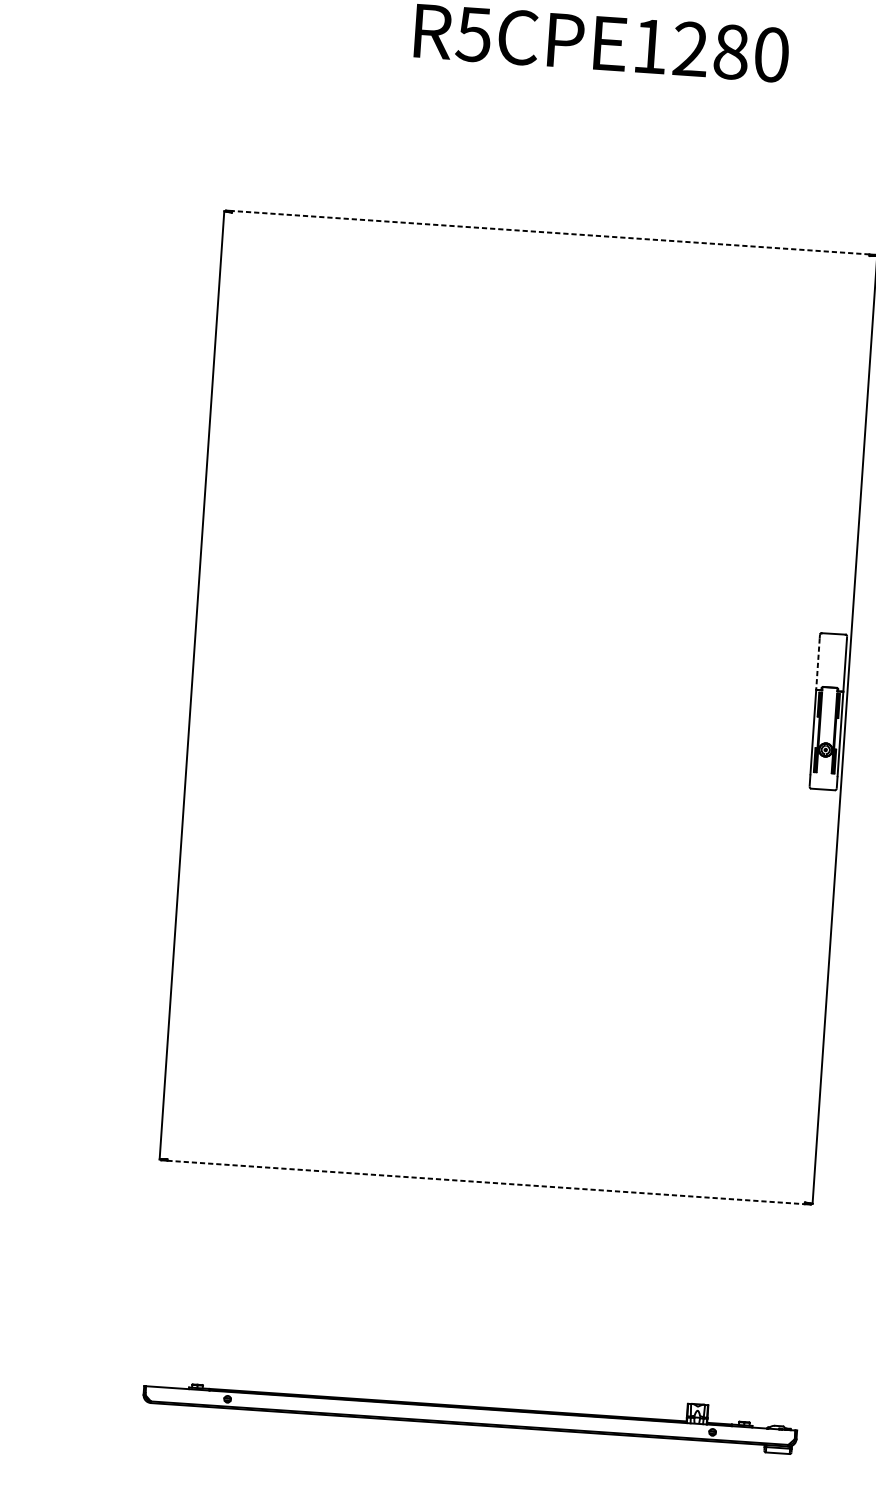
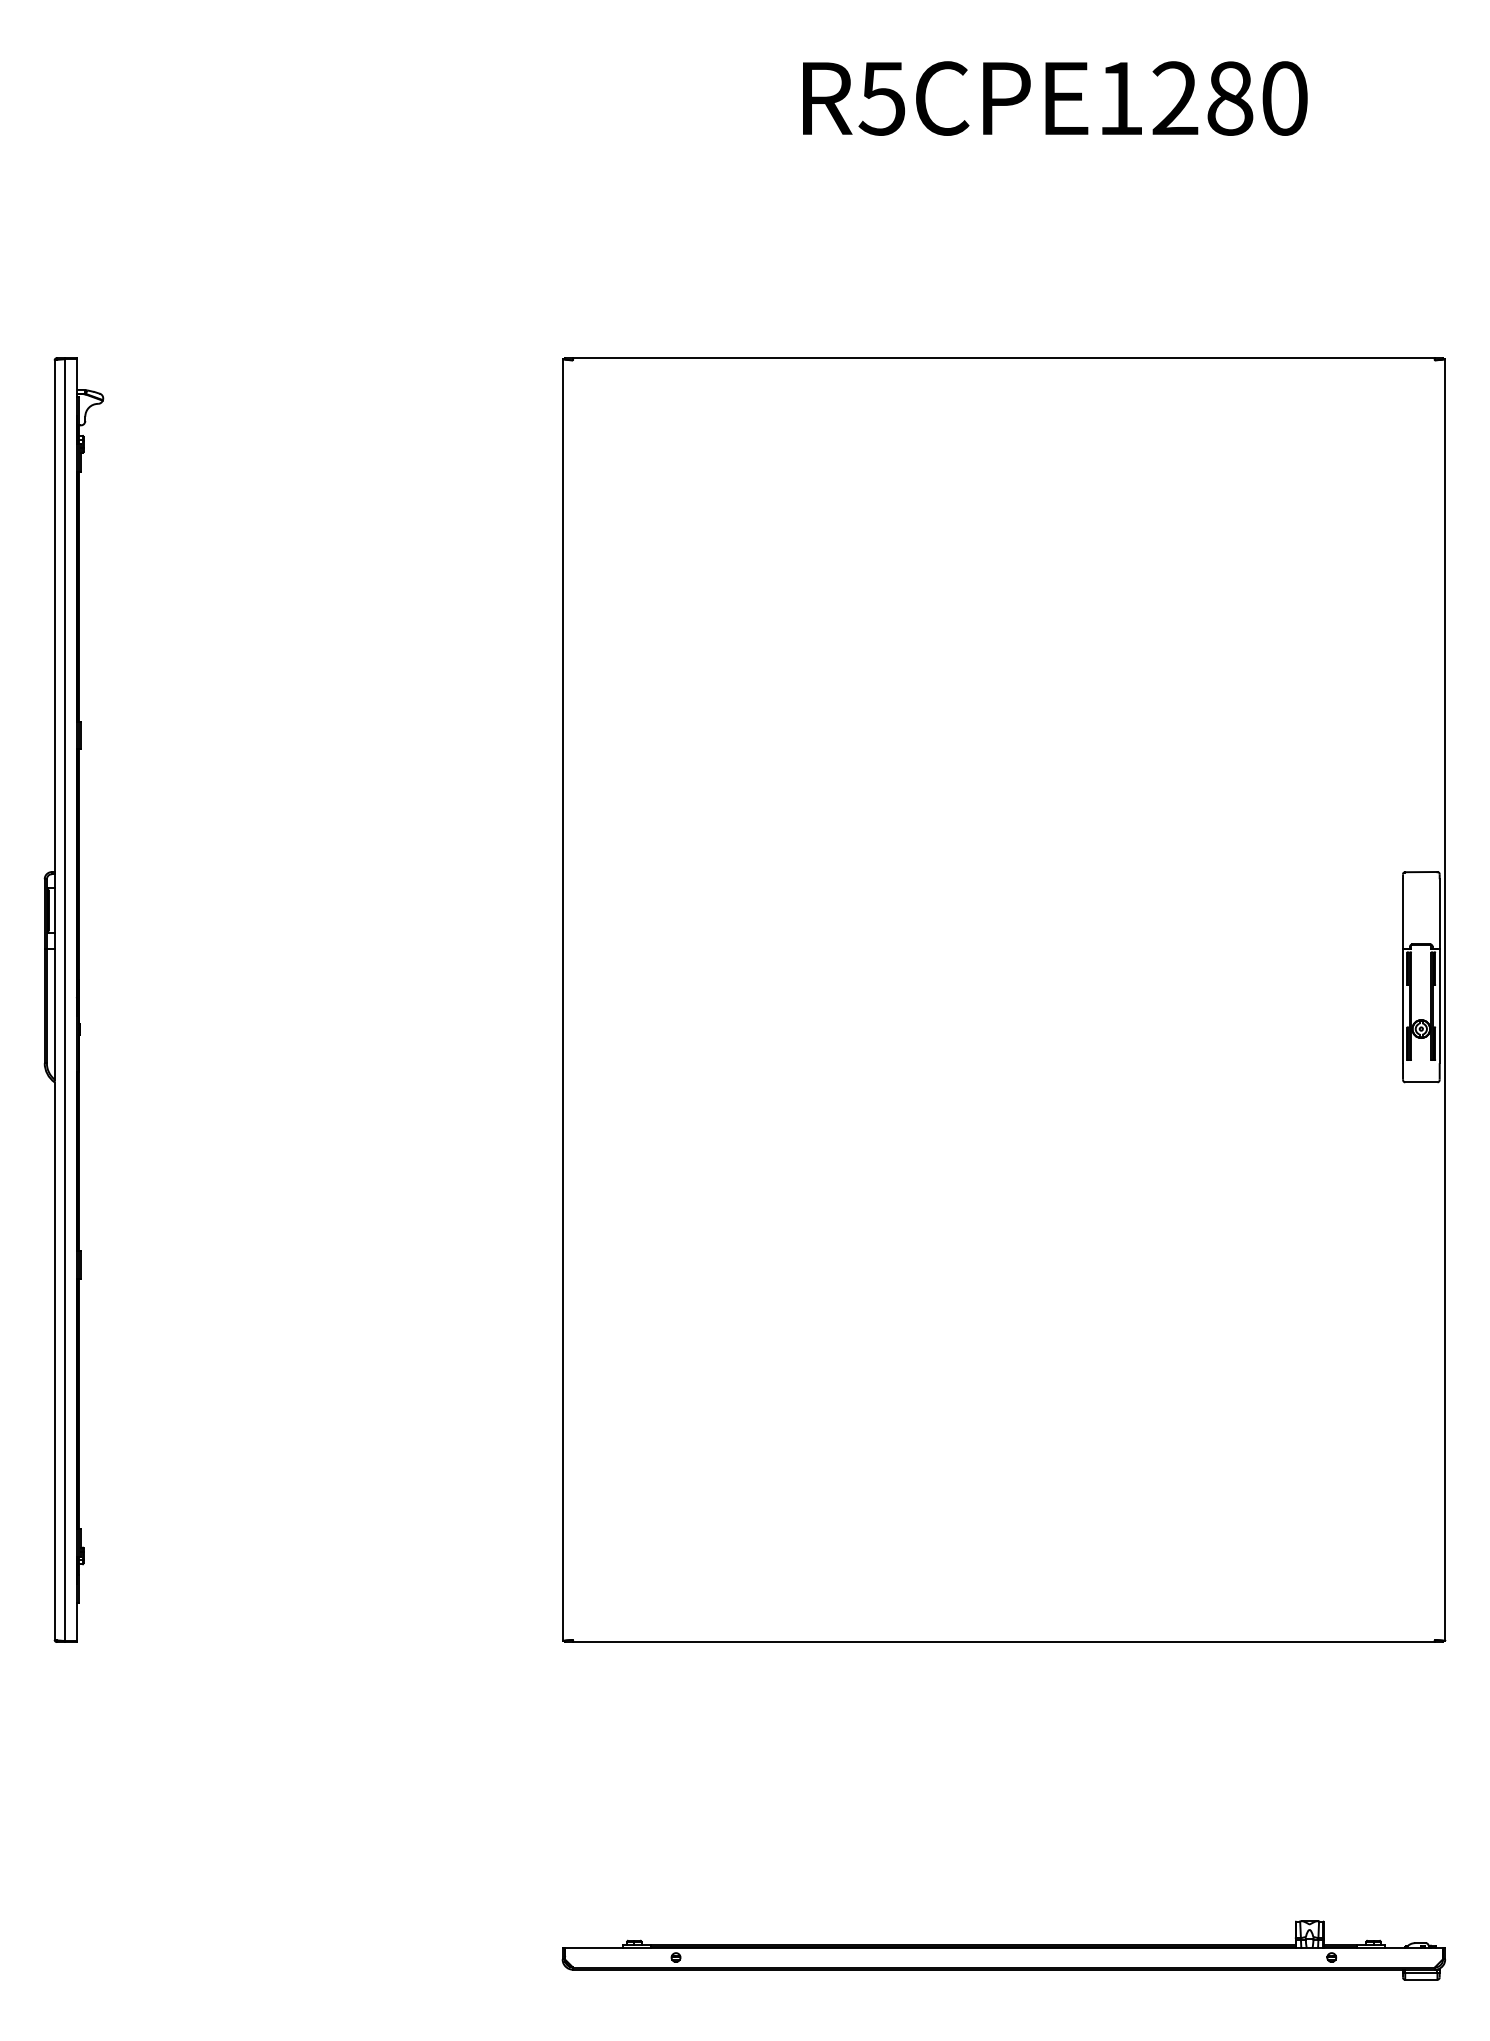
line: (550, 232) -> (1003, 358), dashed -> solid
line: (818, 664) -> (1403, 914), dashed -> solid
line: (485, 1182) -> (1003, 1642), dashed -> solid

